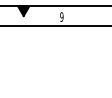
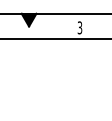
text: (61, 16) -> (79, 27), 9 -> 3

